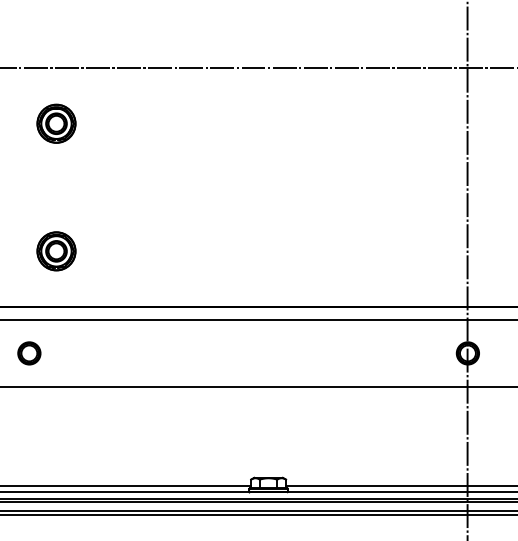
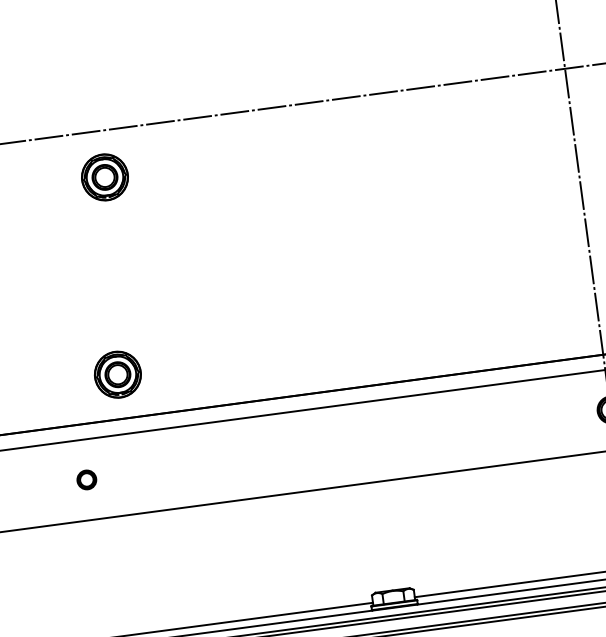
part: (56, 123) -> (104, 177), moved
part: (56, 251) -> (117, 374), moved
part: (29, 353) -> (86, 480), size x0.7

